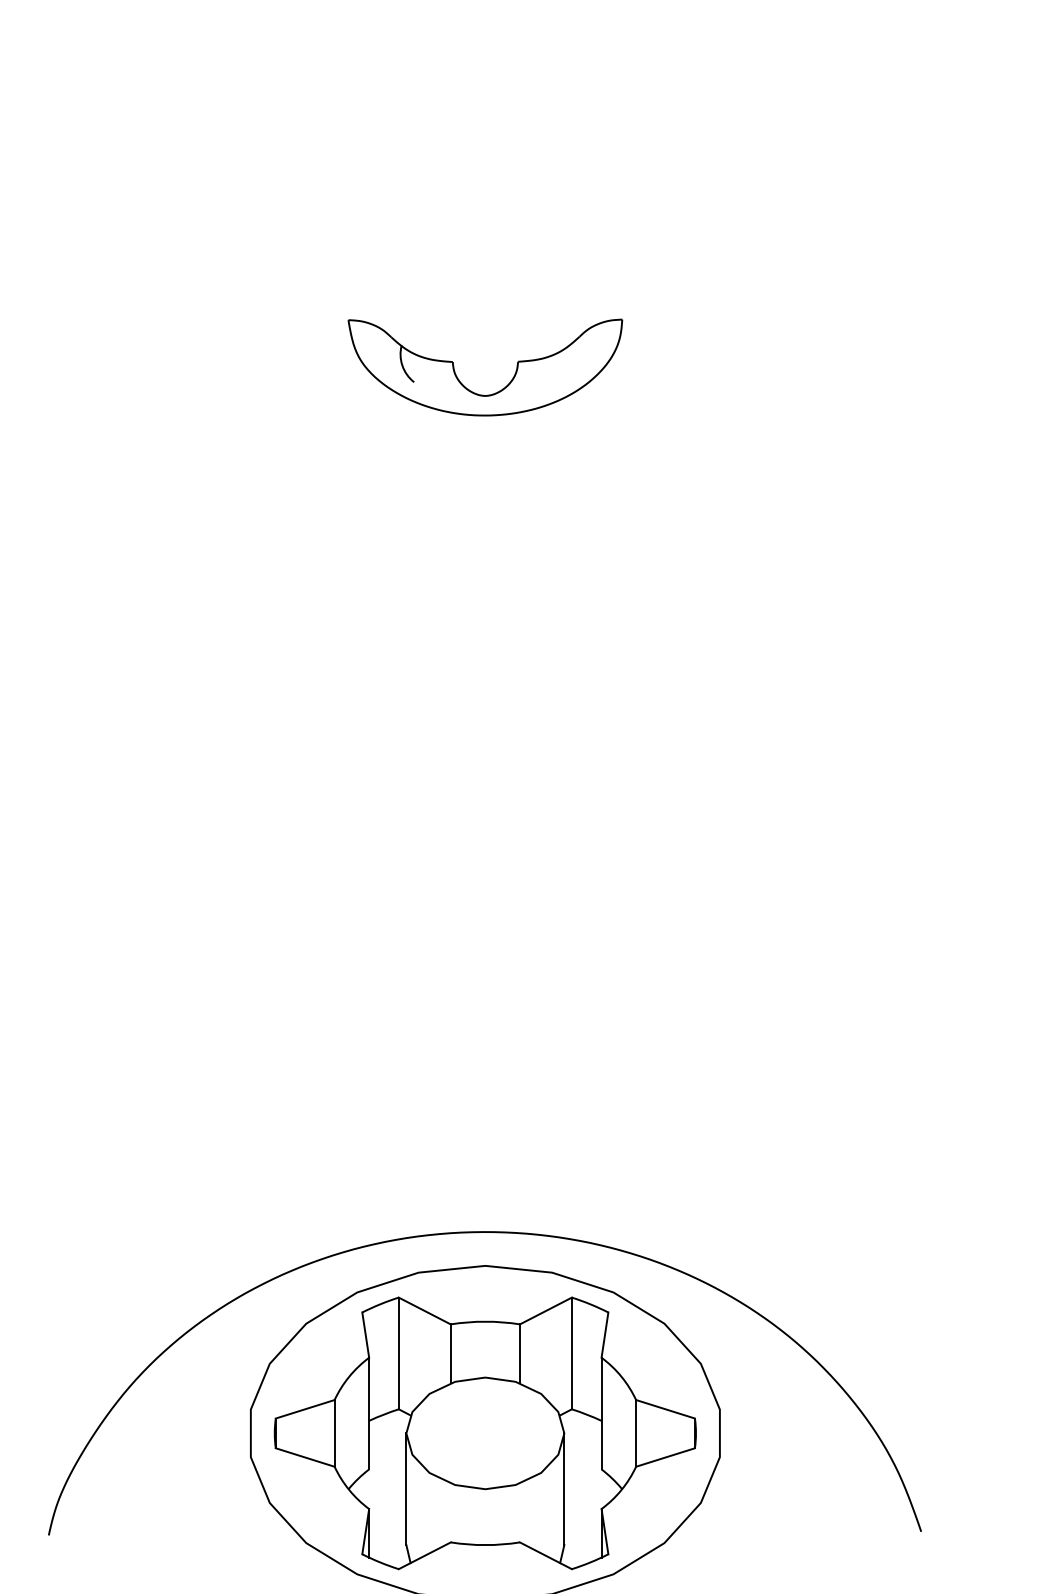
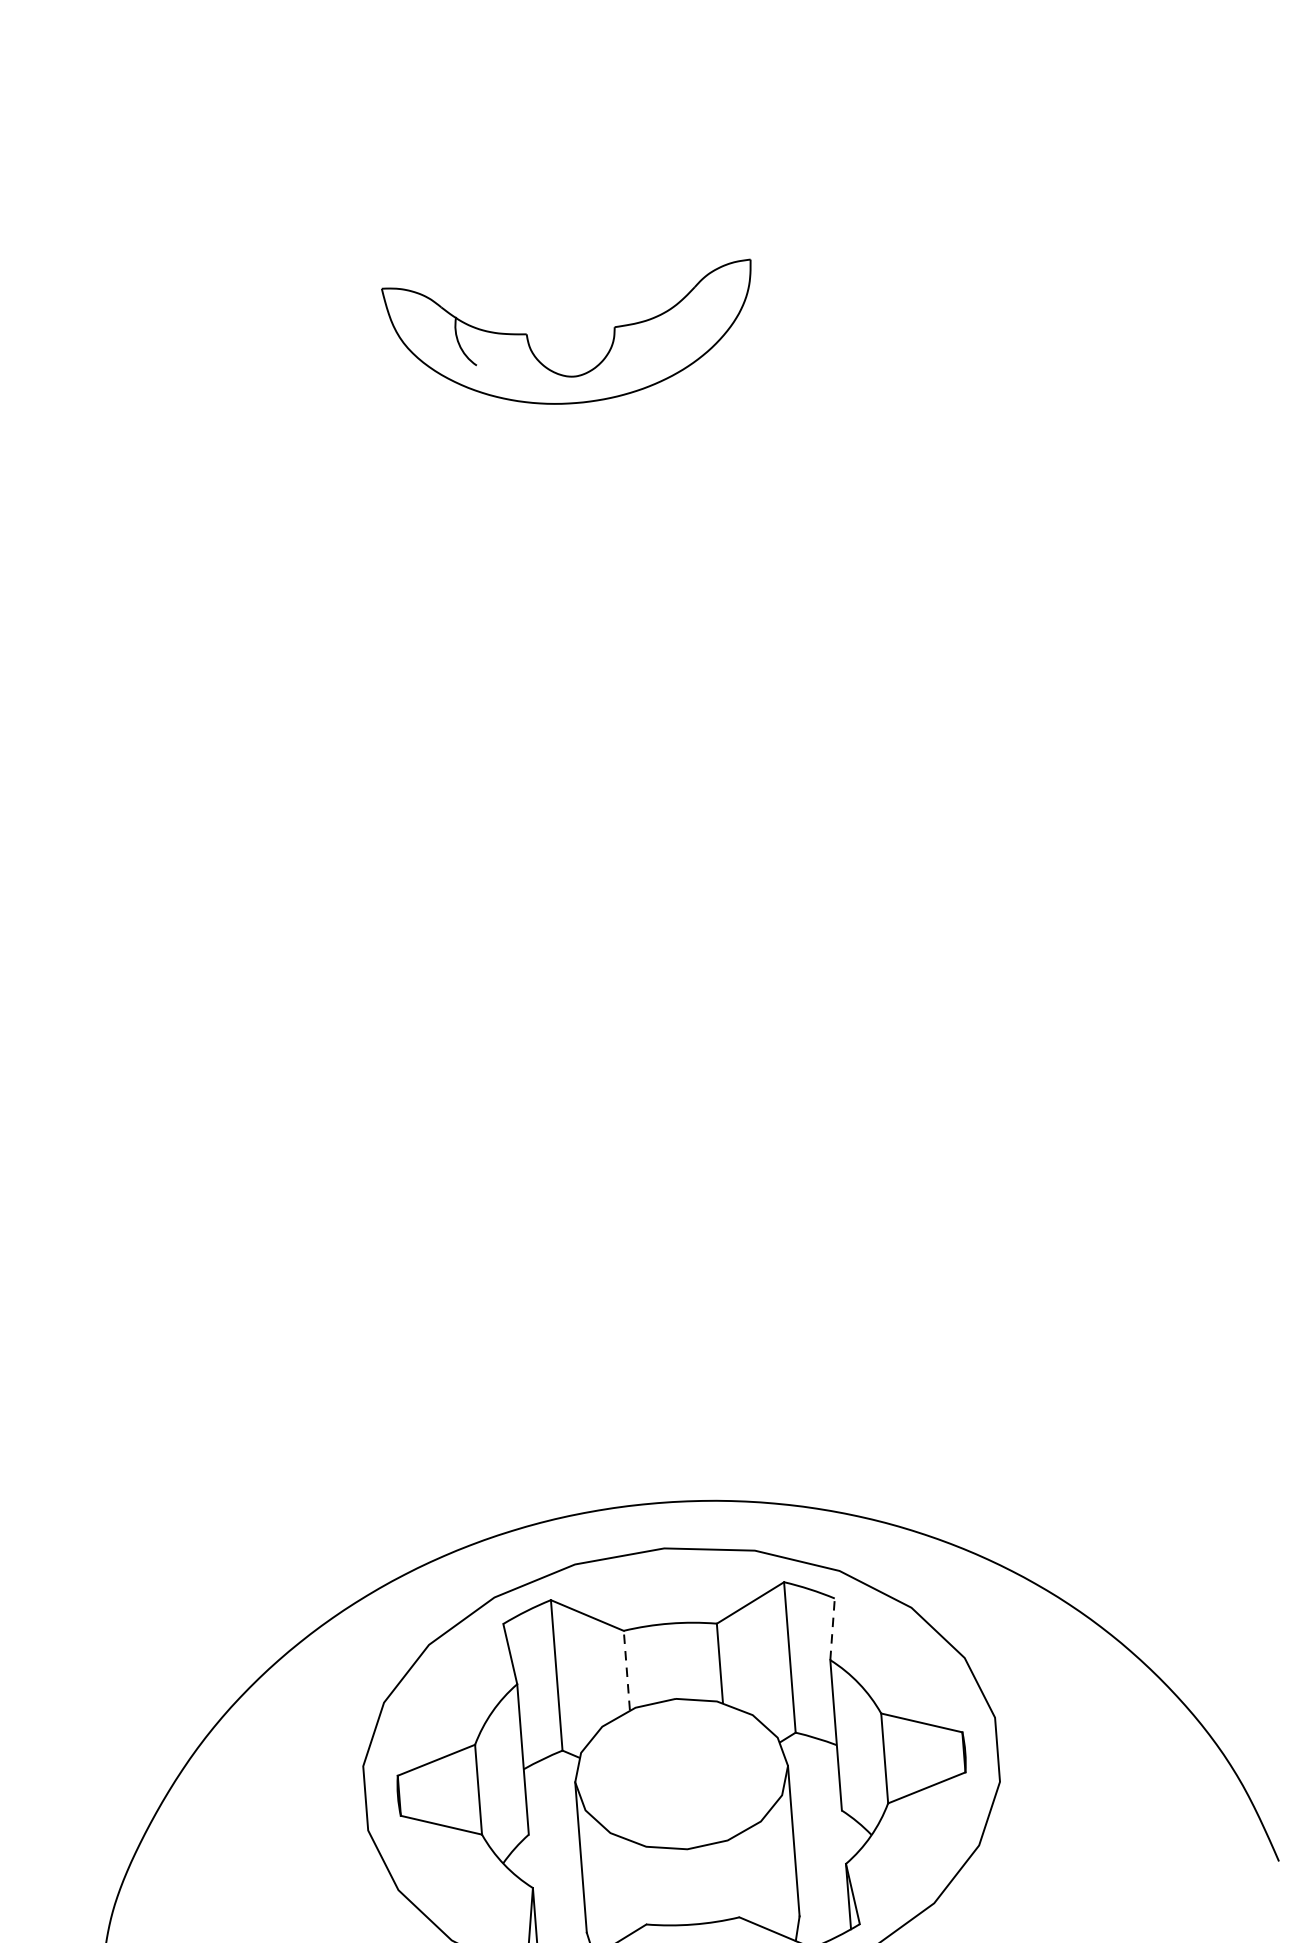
line: (604, 1335) -> (831, 1629), solid -> dashed
line: (450, 1353) -> (626, 1670), solid -> dashed

